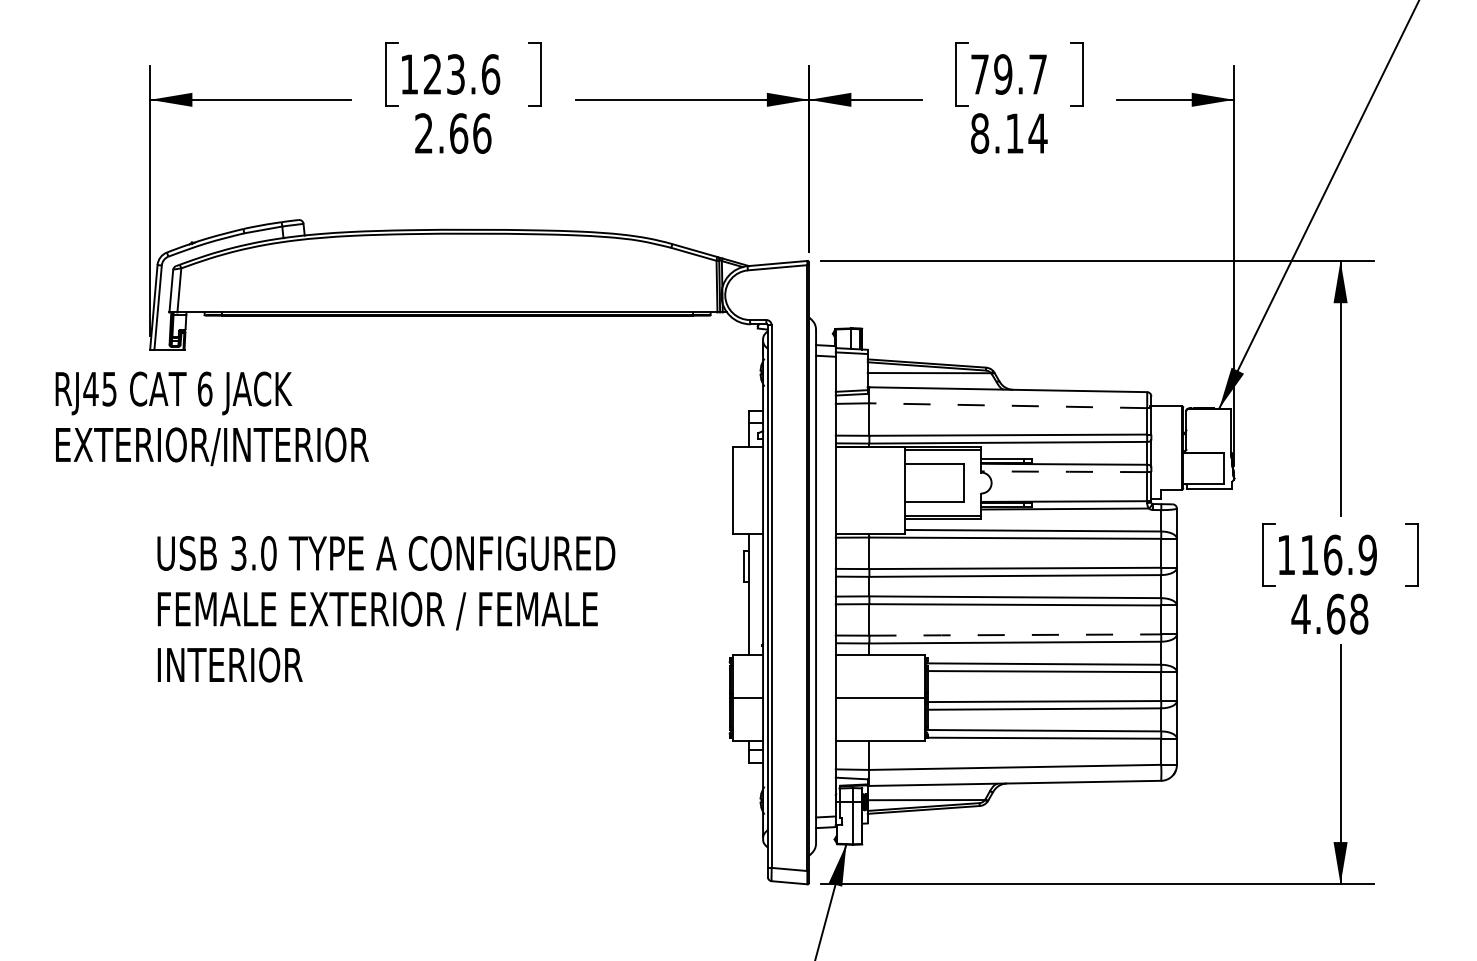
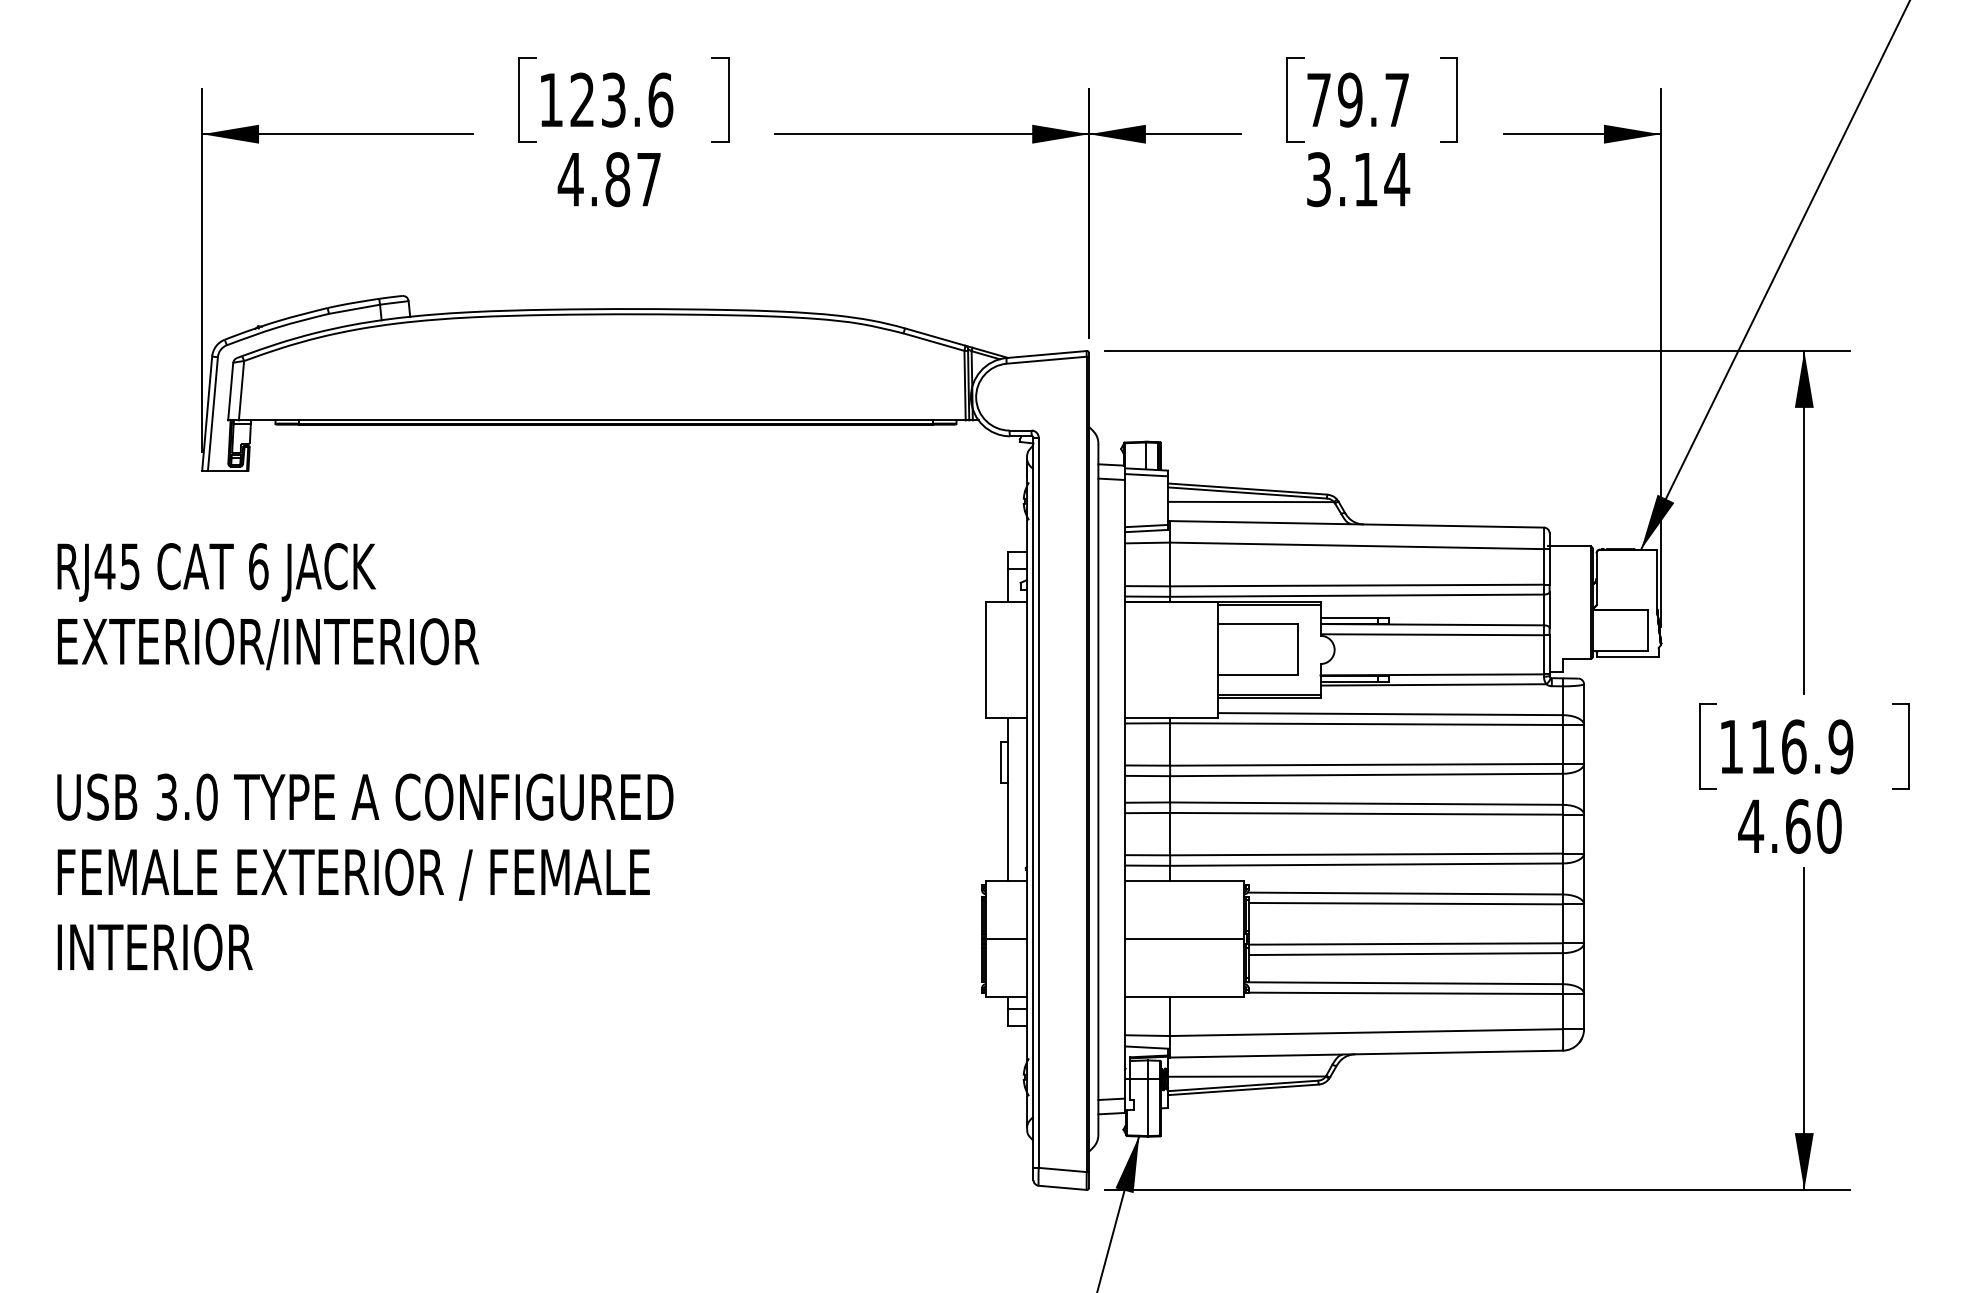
text: (452, 133) -> (609, 179), 2.66 -> 4.87
text: (980, 133) -> (1319, 179), 8.14 -> 3.14
line: (1008, 405) -> (1357, 545), dashed -> solid
text: (211, 418) -> (267, 606), moved
line: (1064, 471) -> (1432, 634), dashed -> solid
text: (386, 609) -> (365, 872), moved
text: (1359, 614) -> (1829, 826), 4.68 -> 4.60
line: (1014, 635) -> (1365, 855), dashed -> solid

